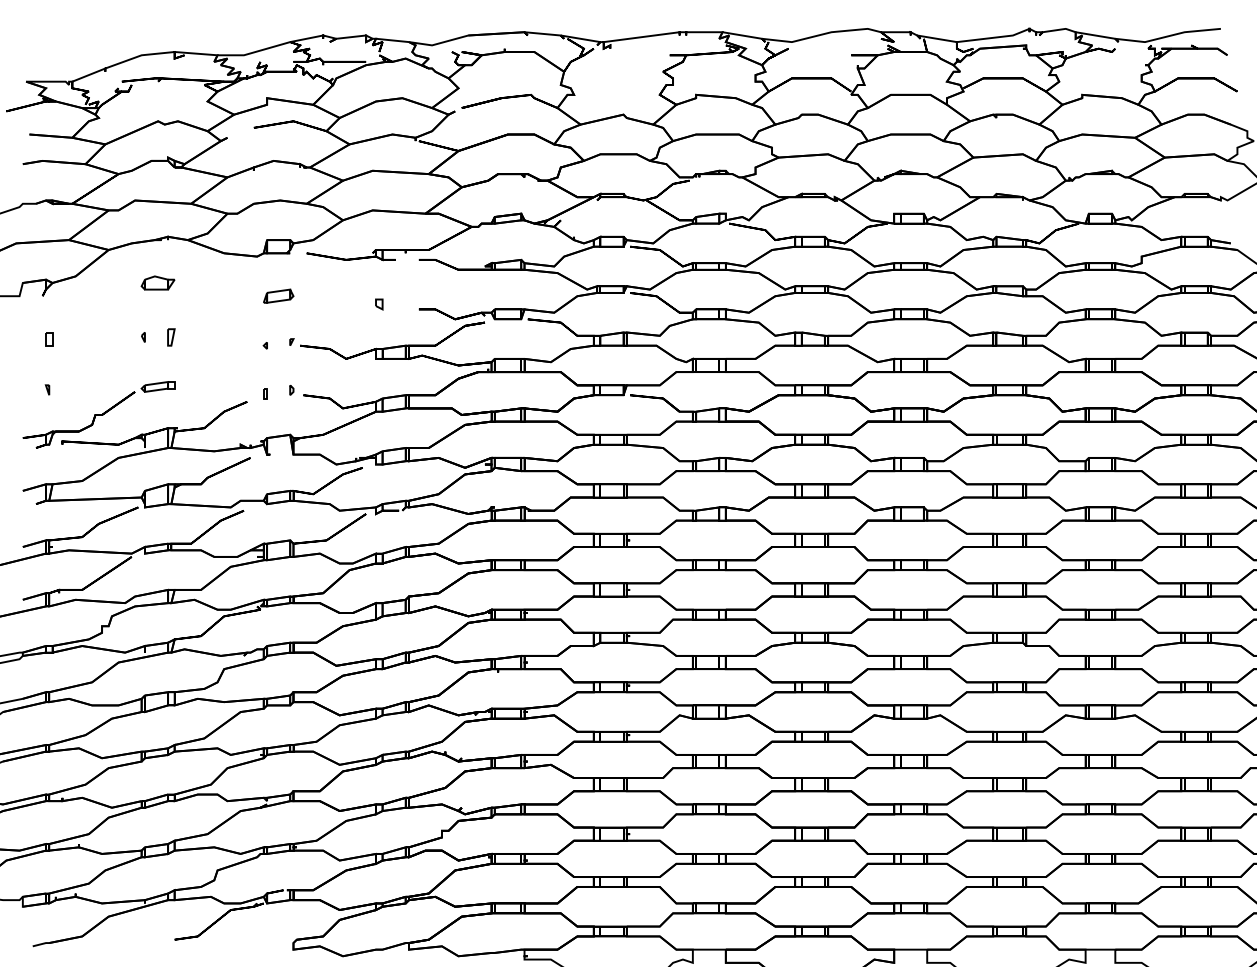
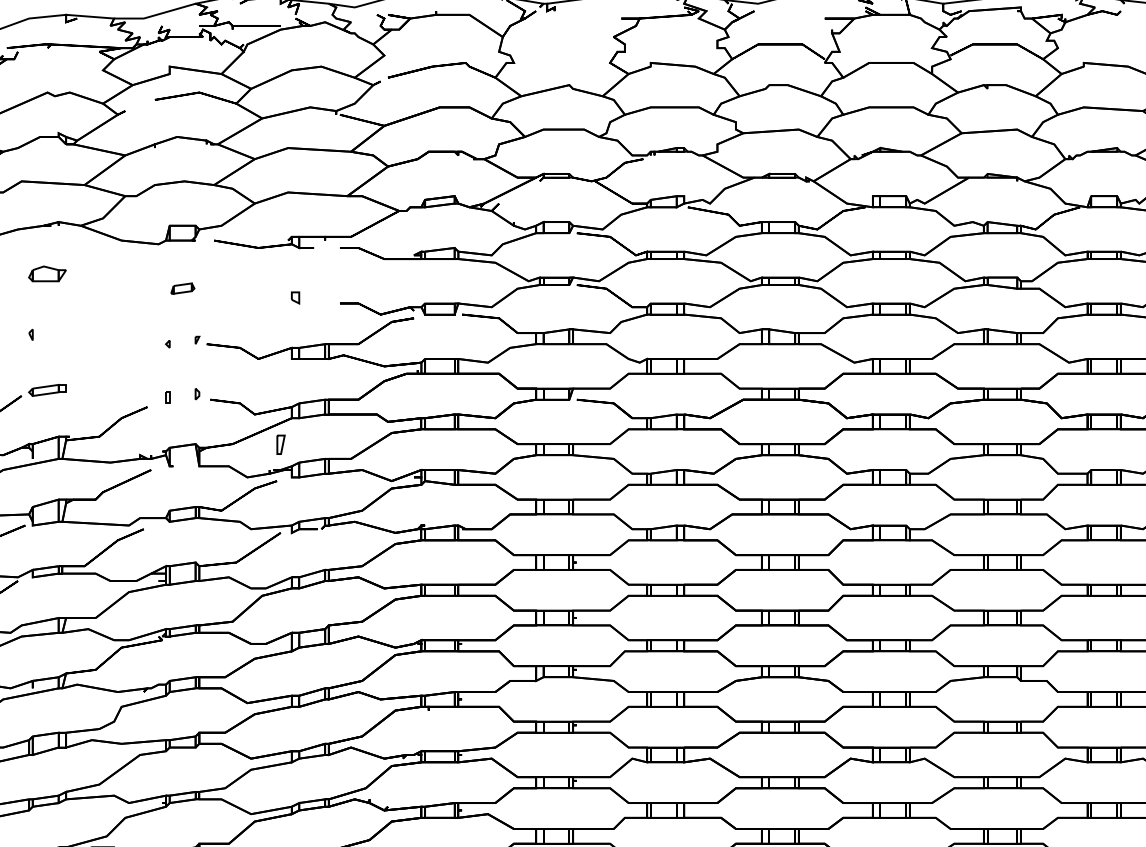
part: (278, 295) -> (182, 287), size x0.7
part: (171, 337) -> (281, 444), moved

